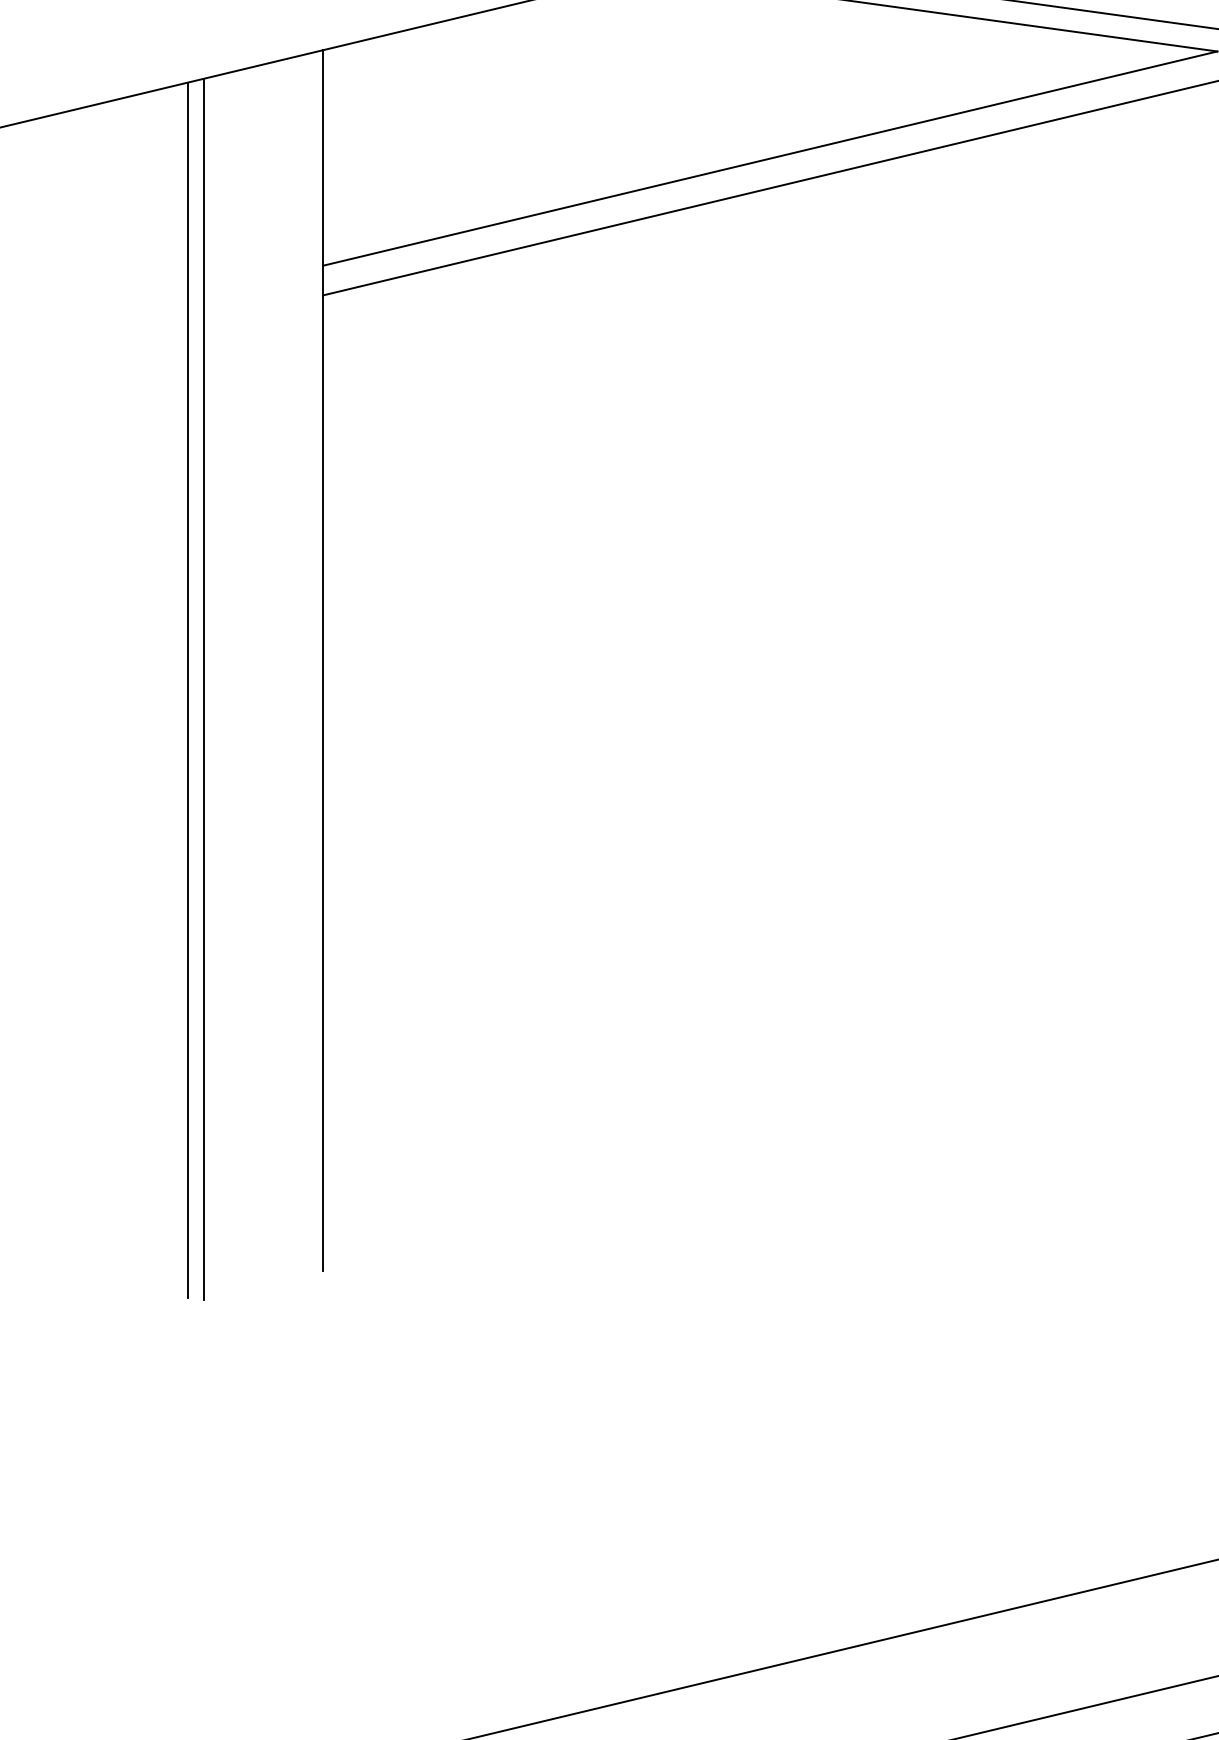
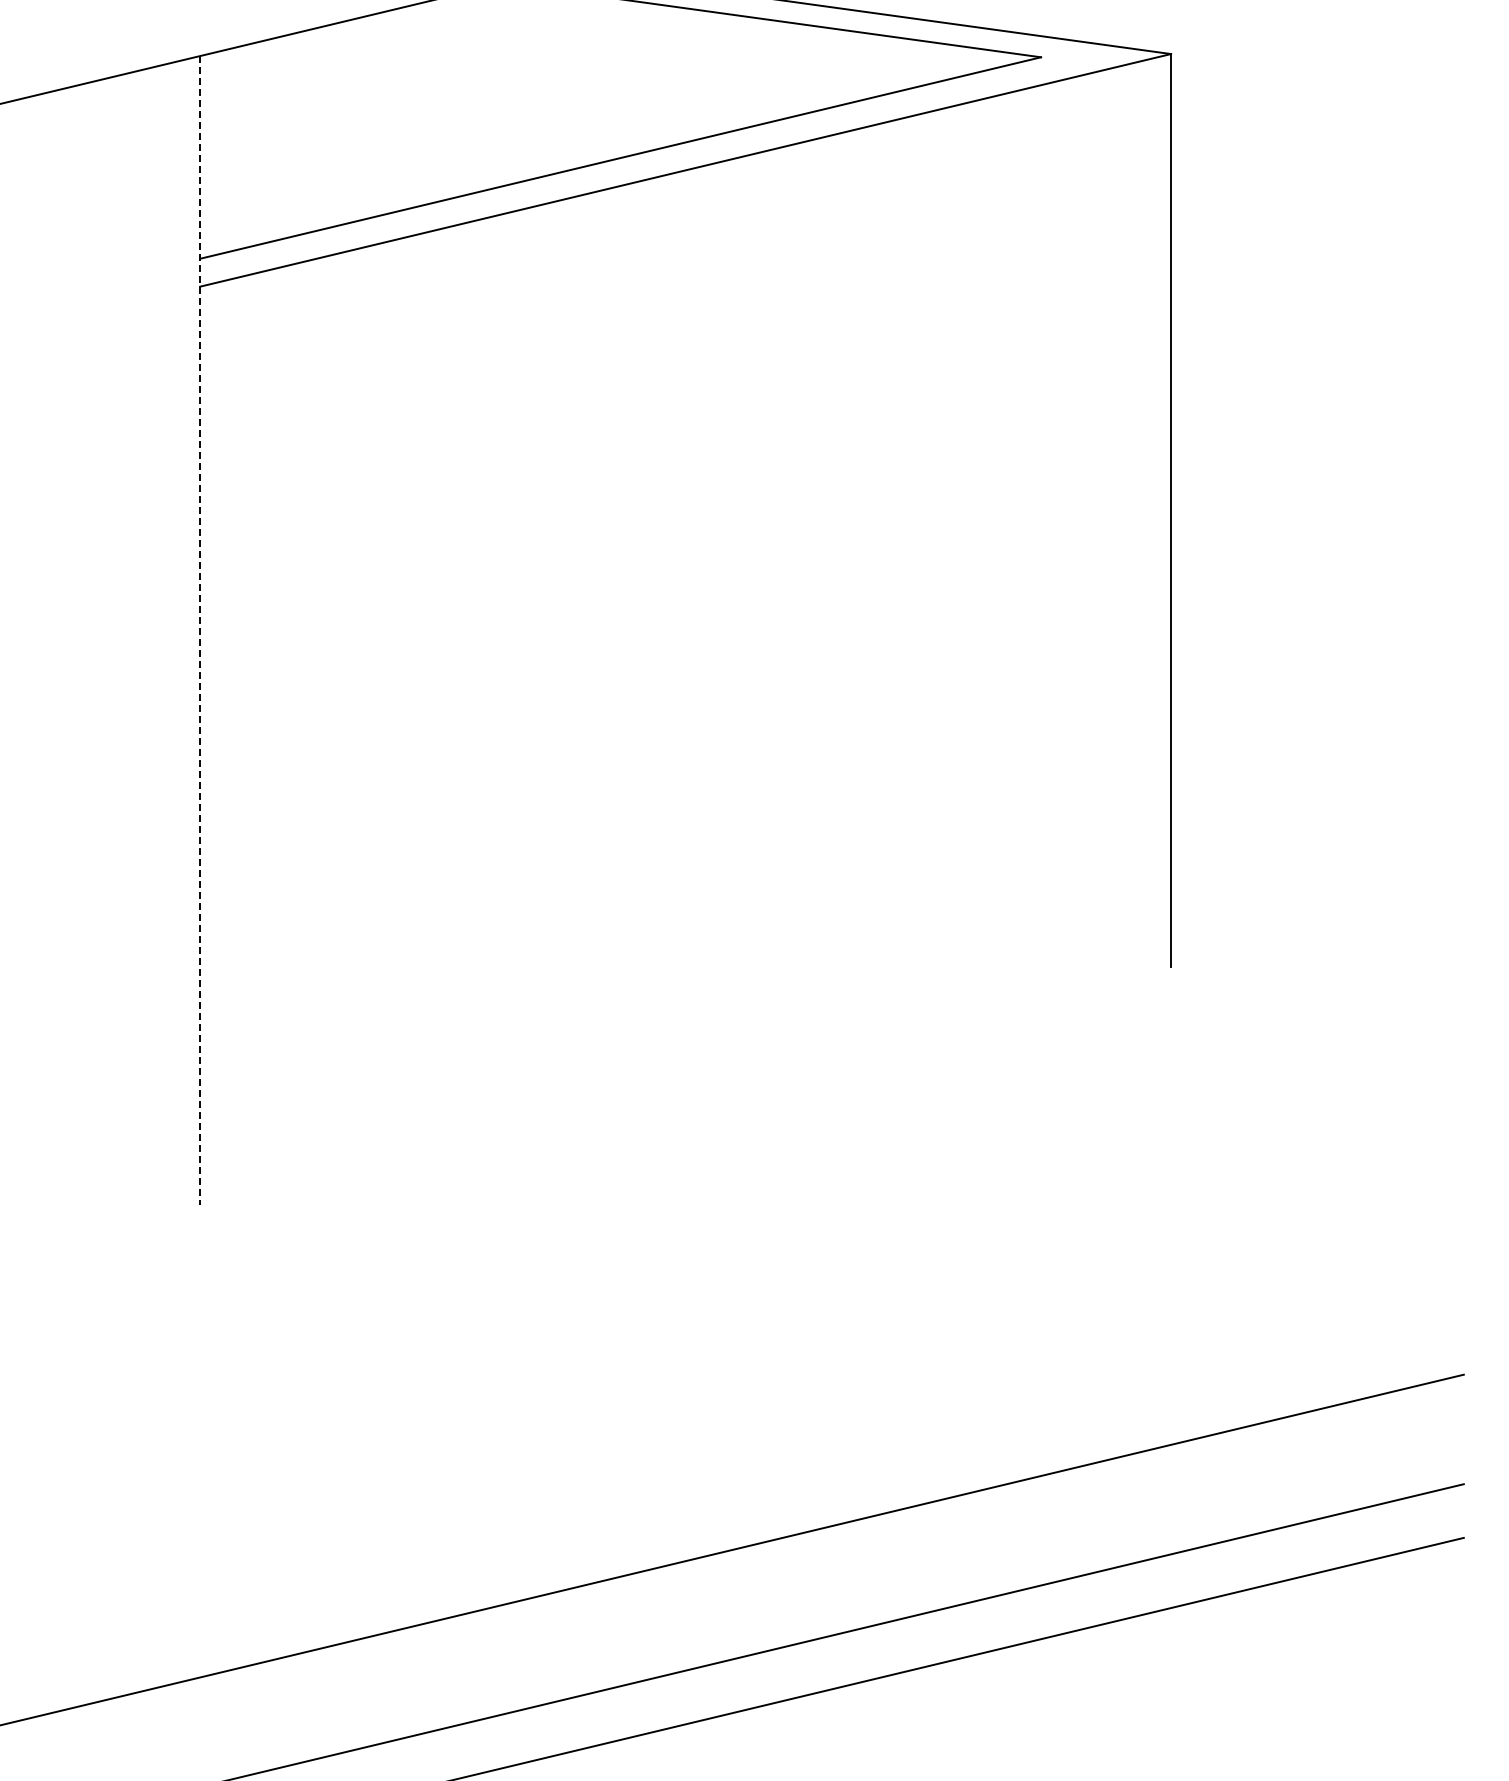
line: (323, 660) -> (200, 630), solid -> dashed
line: (203, 688) -> (87, 656), removed
line: (188, 689) -> (73, 657), removed

